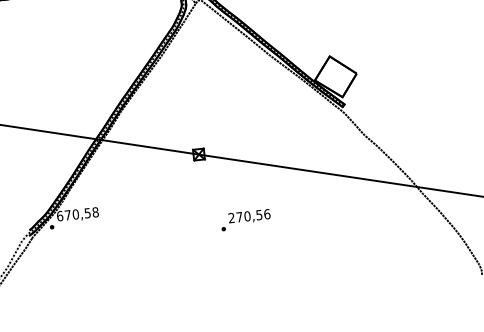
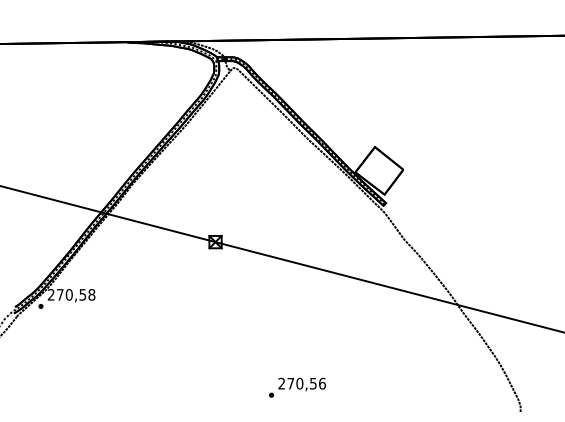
text: (59, 215) -> (50, 294), 670,58 -> 270,58
text: (245, 219) -> (297, 387), moved

